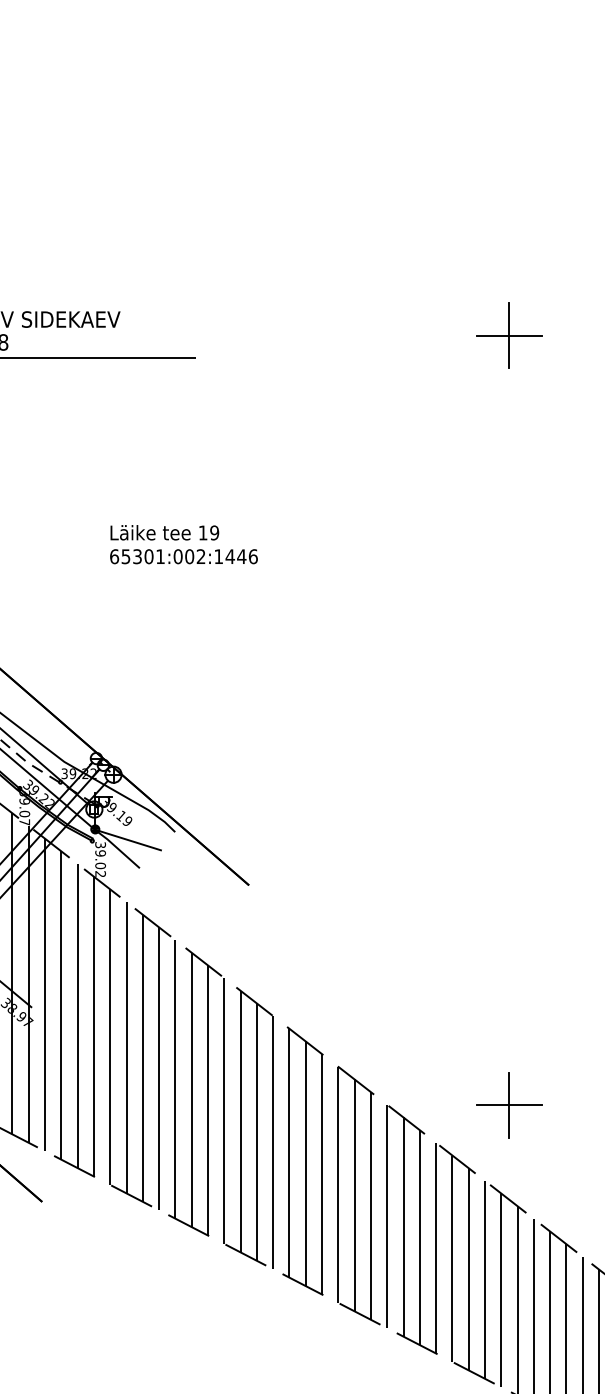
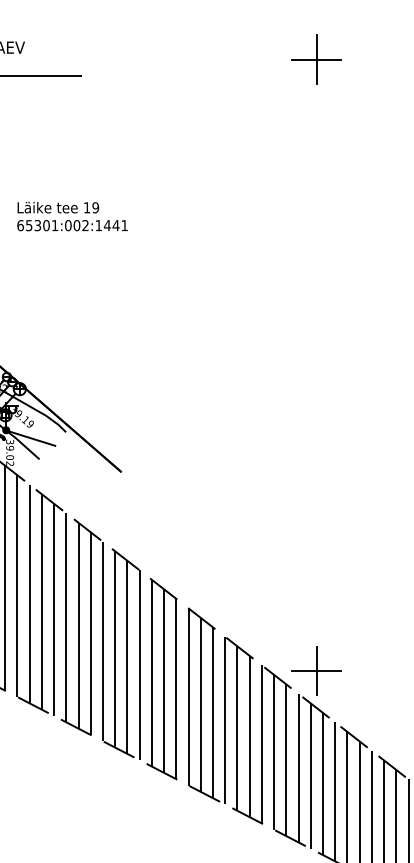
text: (252, 556) -> (124, 225), 65301:002:1446 -> 65301:002:1441
part: (509, 1105) -> (316, 671), moved

